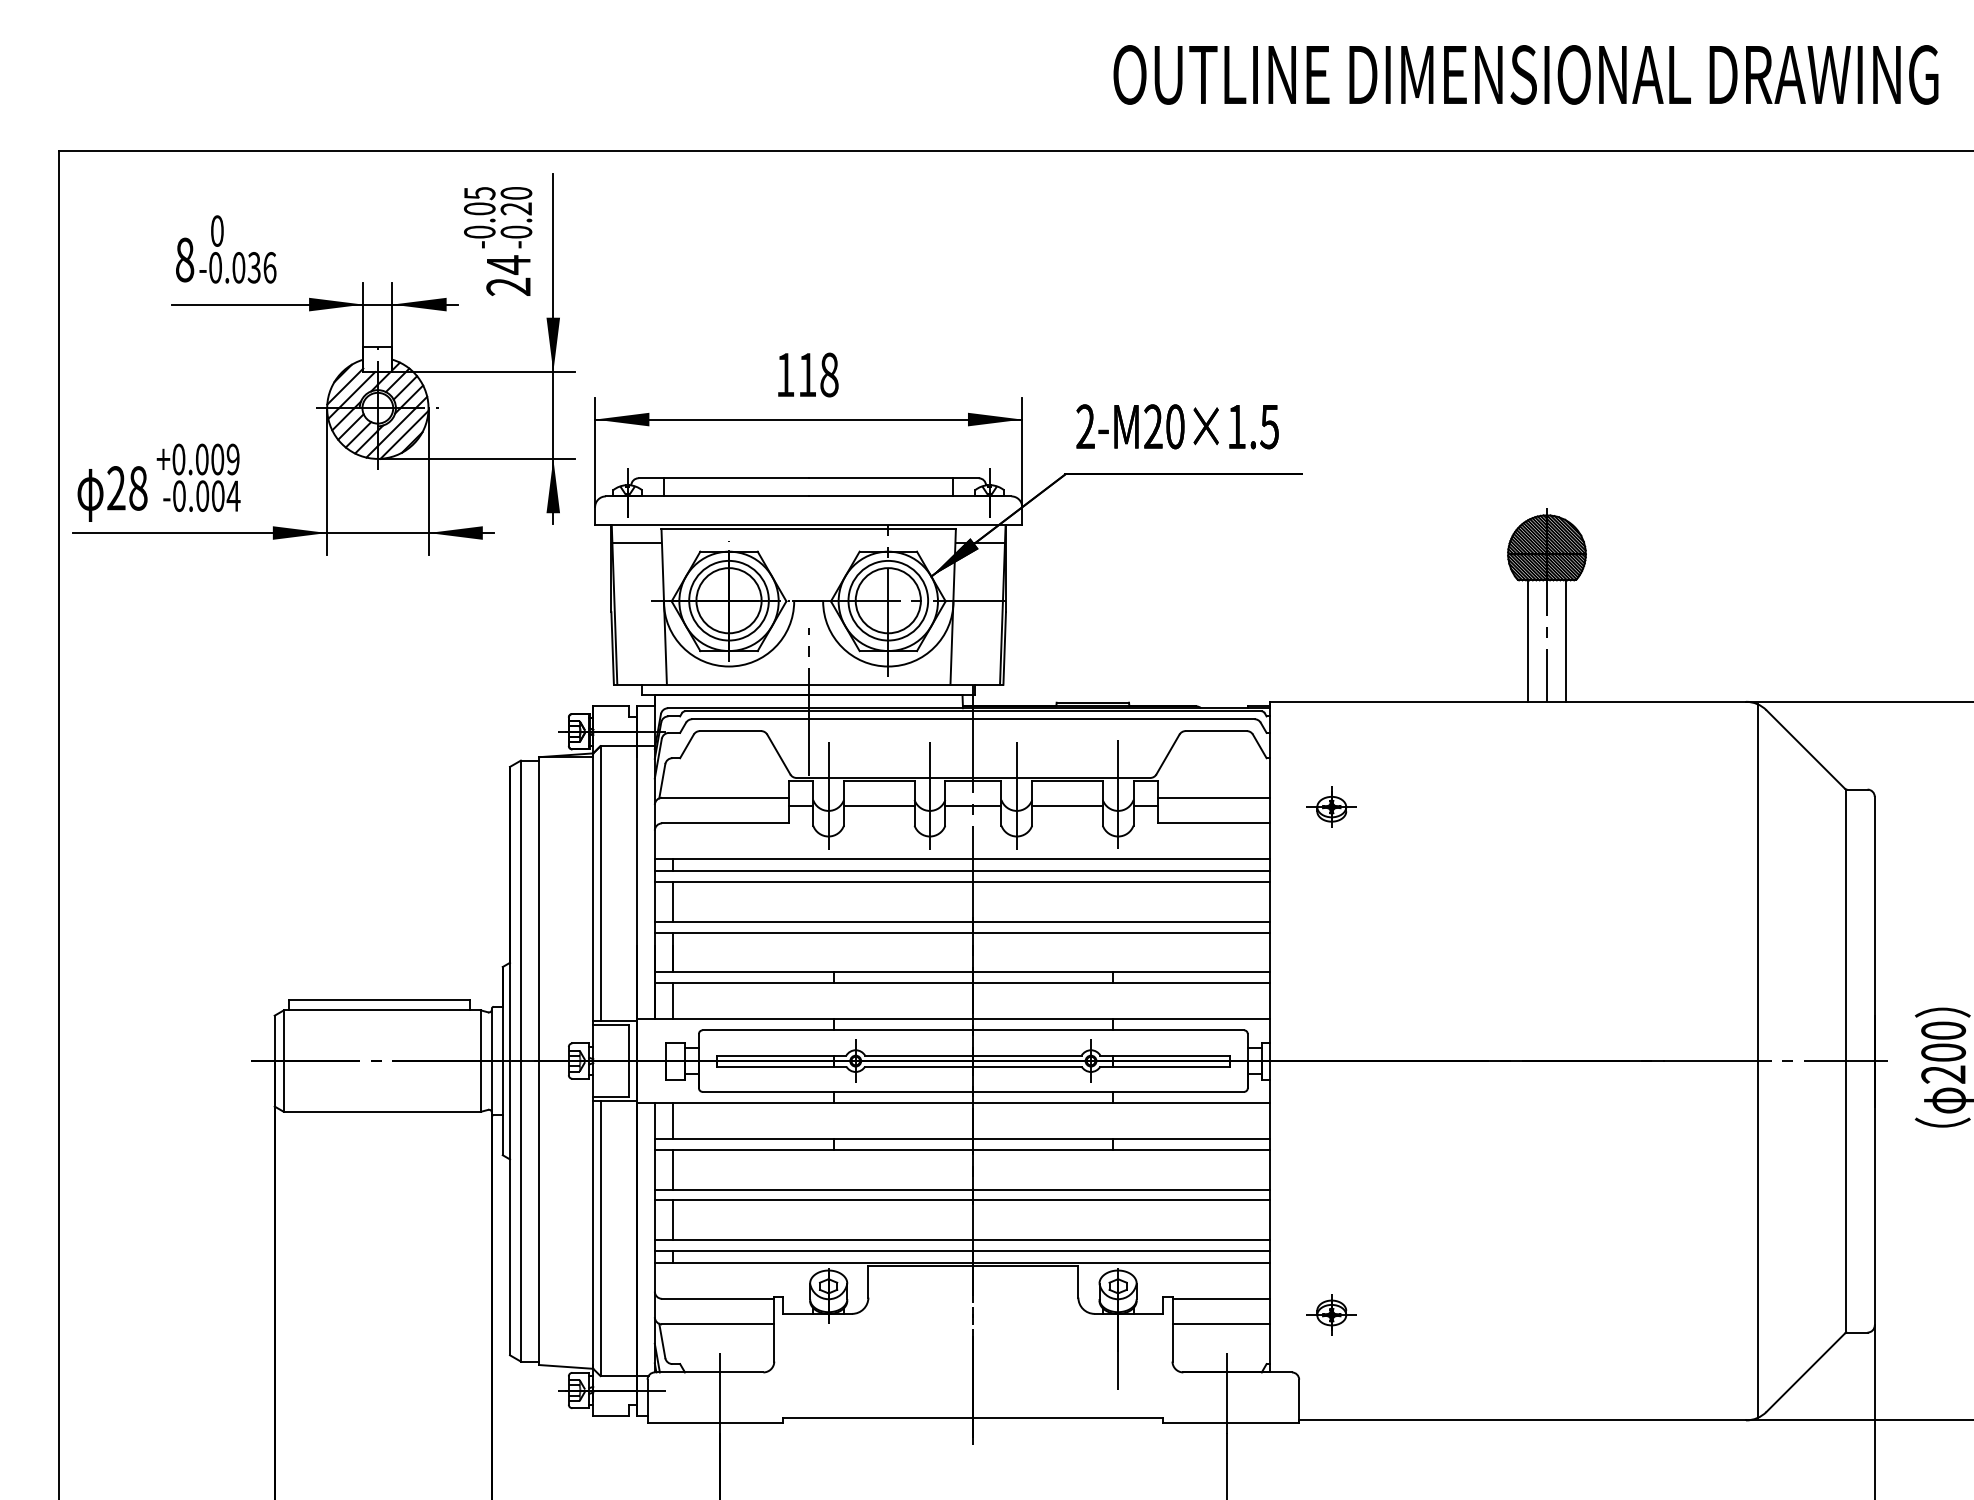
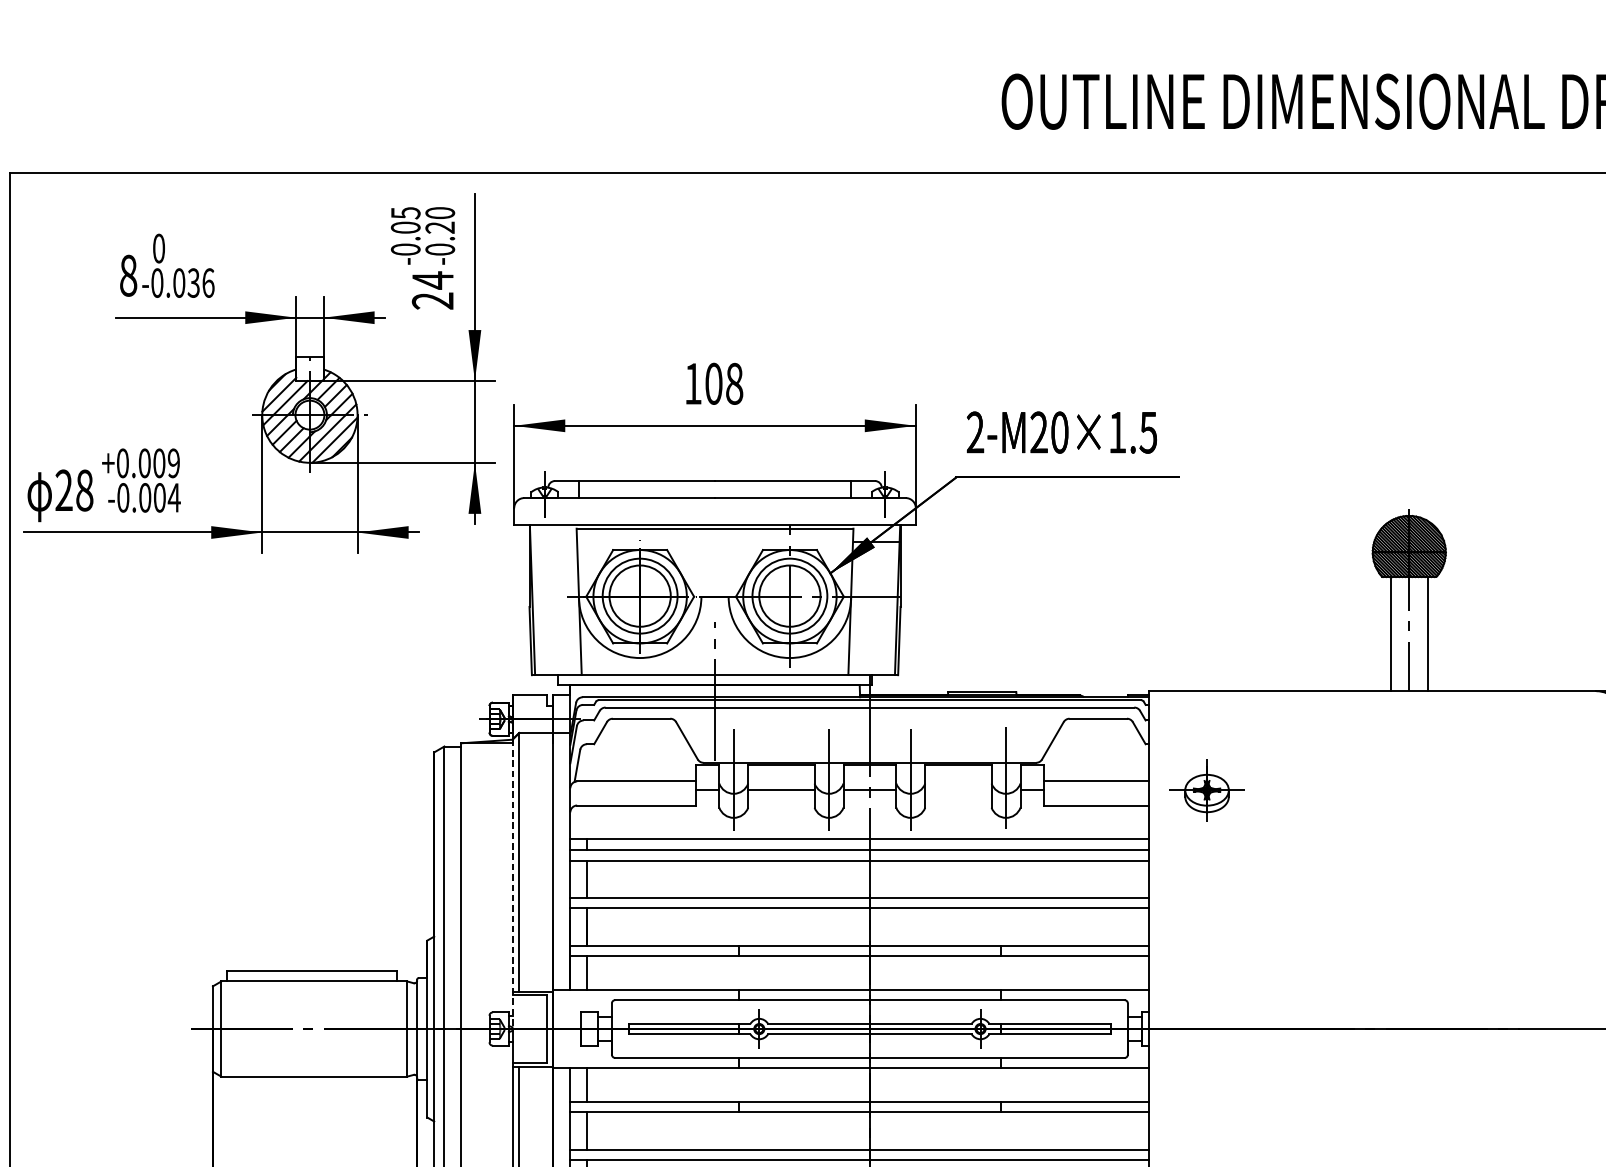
text: (807, 374) -> (713, 383), 118 -> 108
line: (636, 543) -> (553, 542), removed
line: (1067, 806) -> (958, 789), removed
part: (1331, 806) -> (1206, 789), size x1.6
line: (593, 907) -> (512, 884), solid -> dashed

